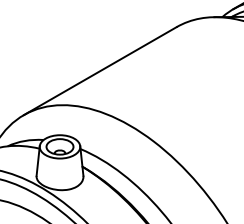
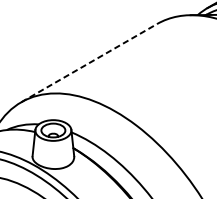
line: (100, 70) -> (89, 62), solid -> dashed

